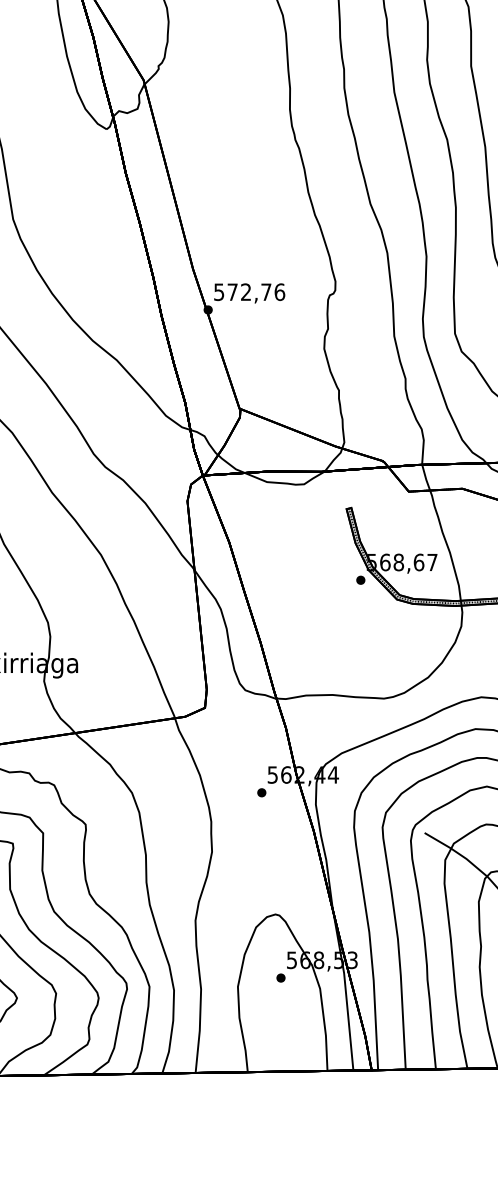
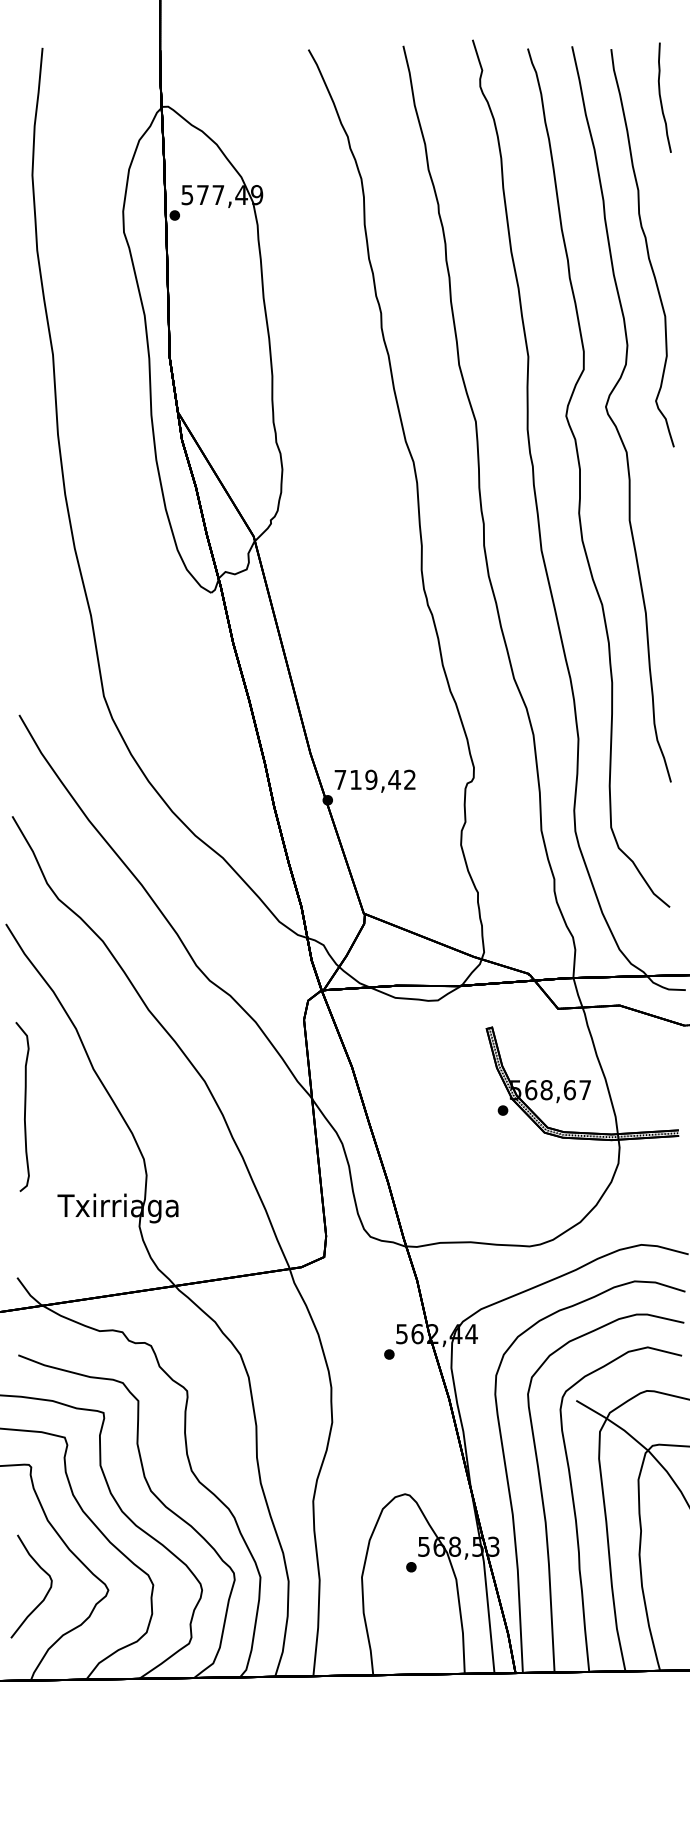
text: (249, 291) -> (375, 779), 572,76 -> 719,42

